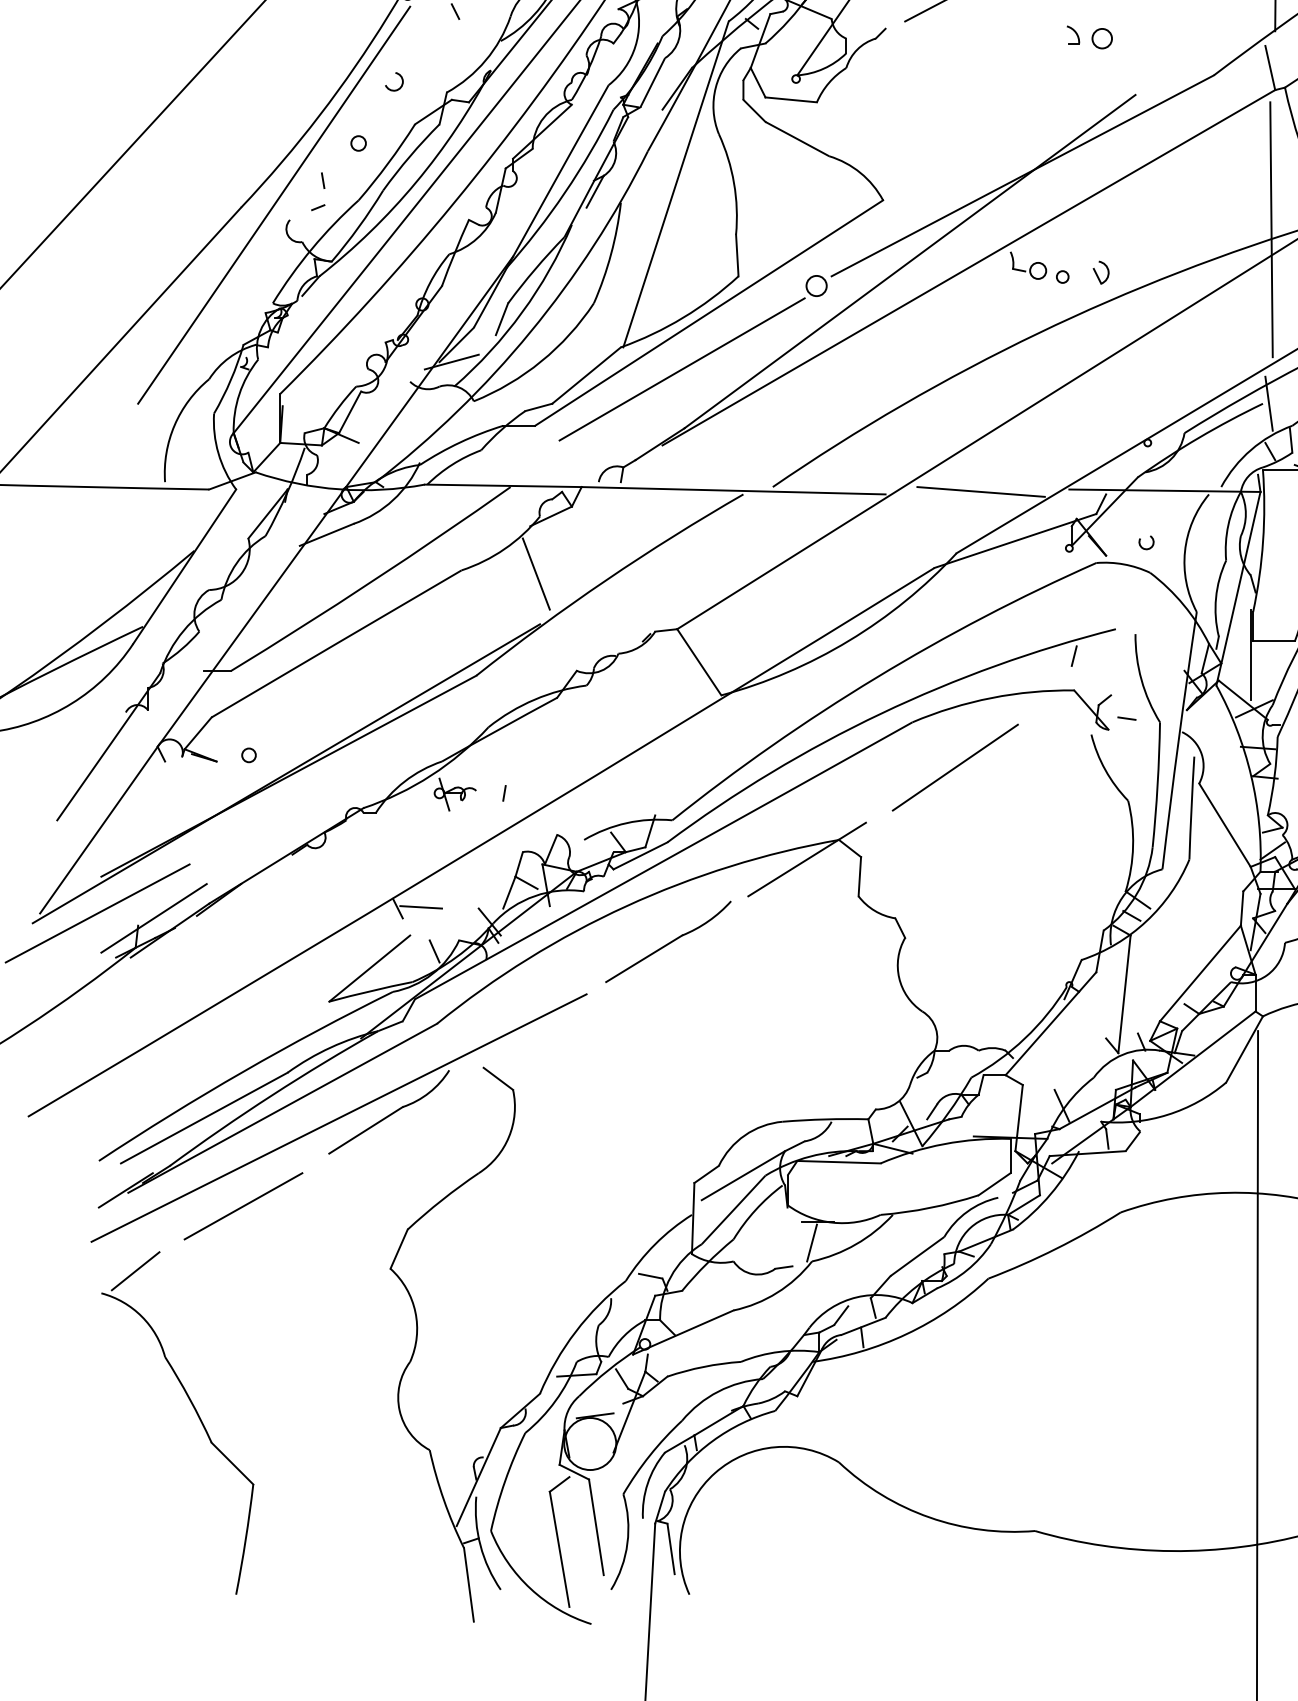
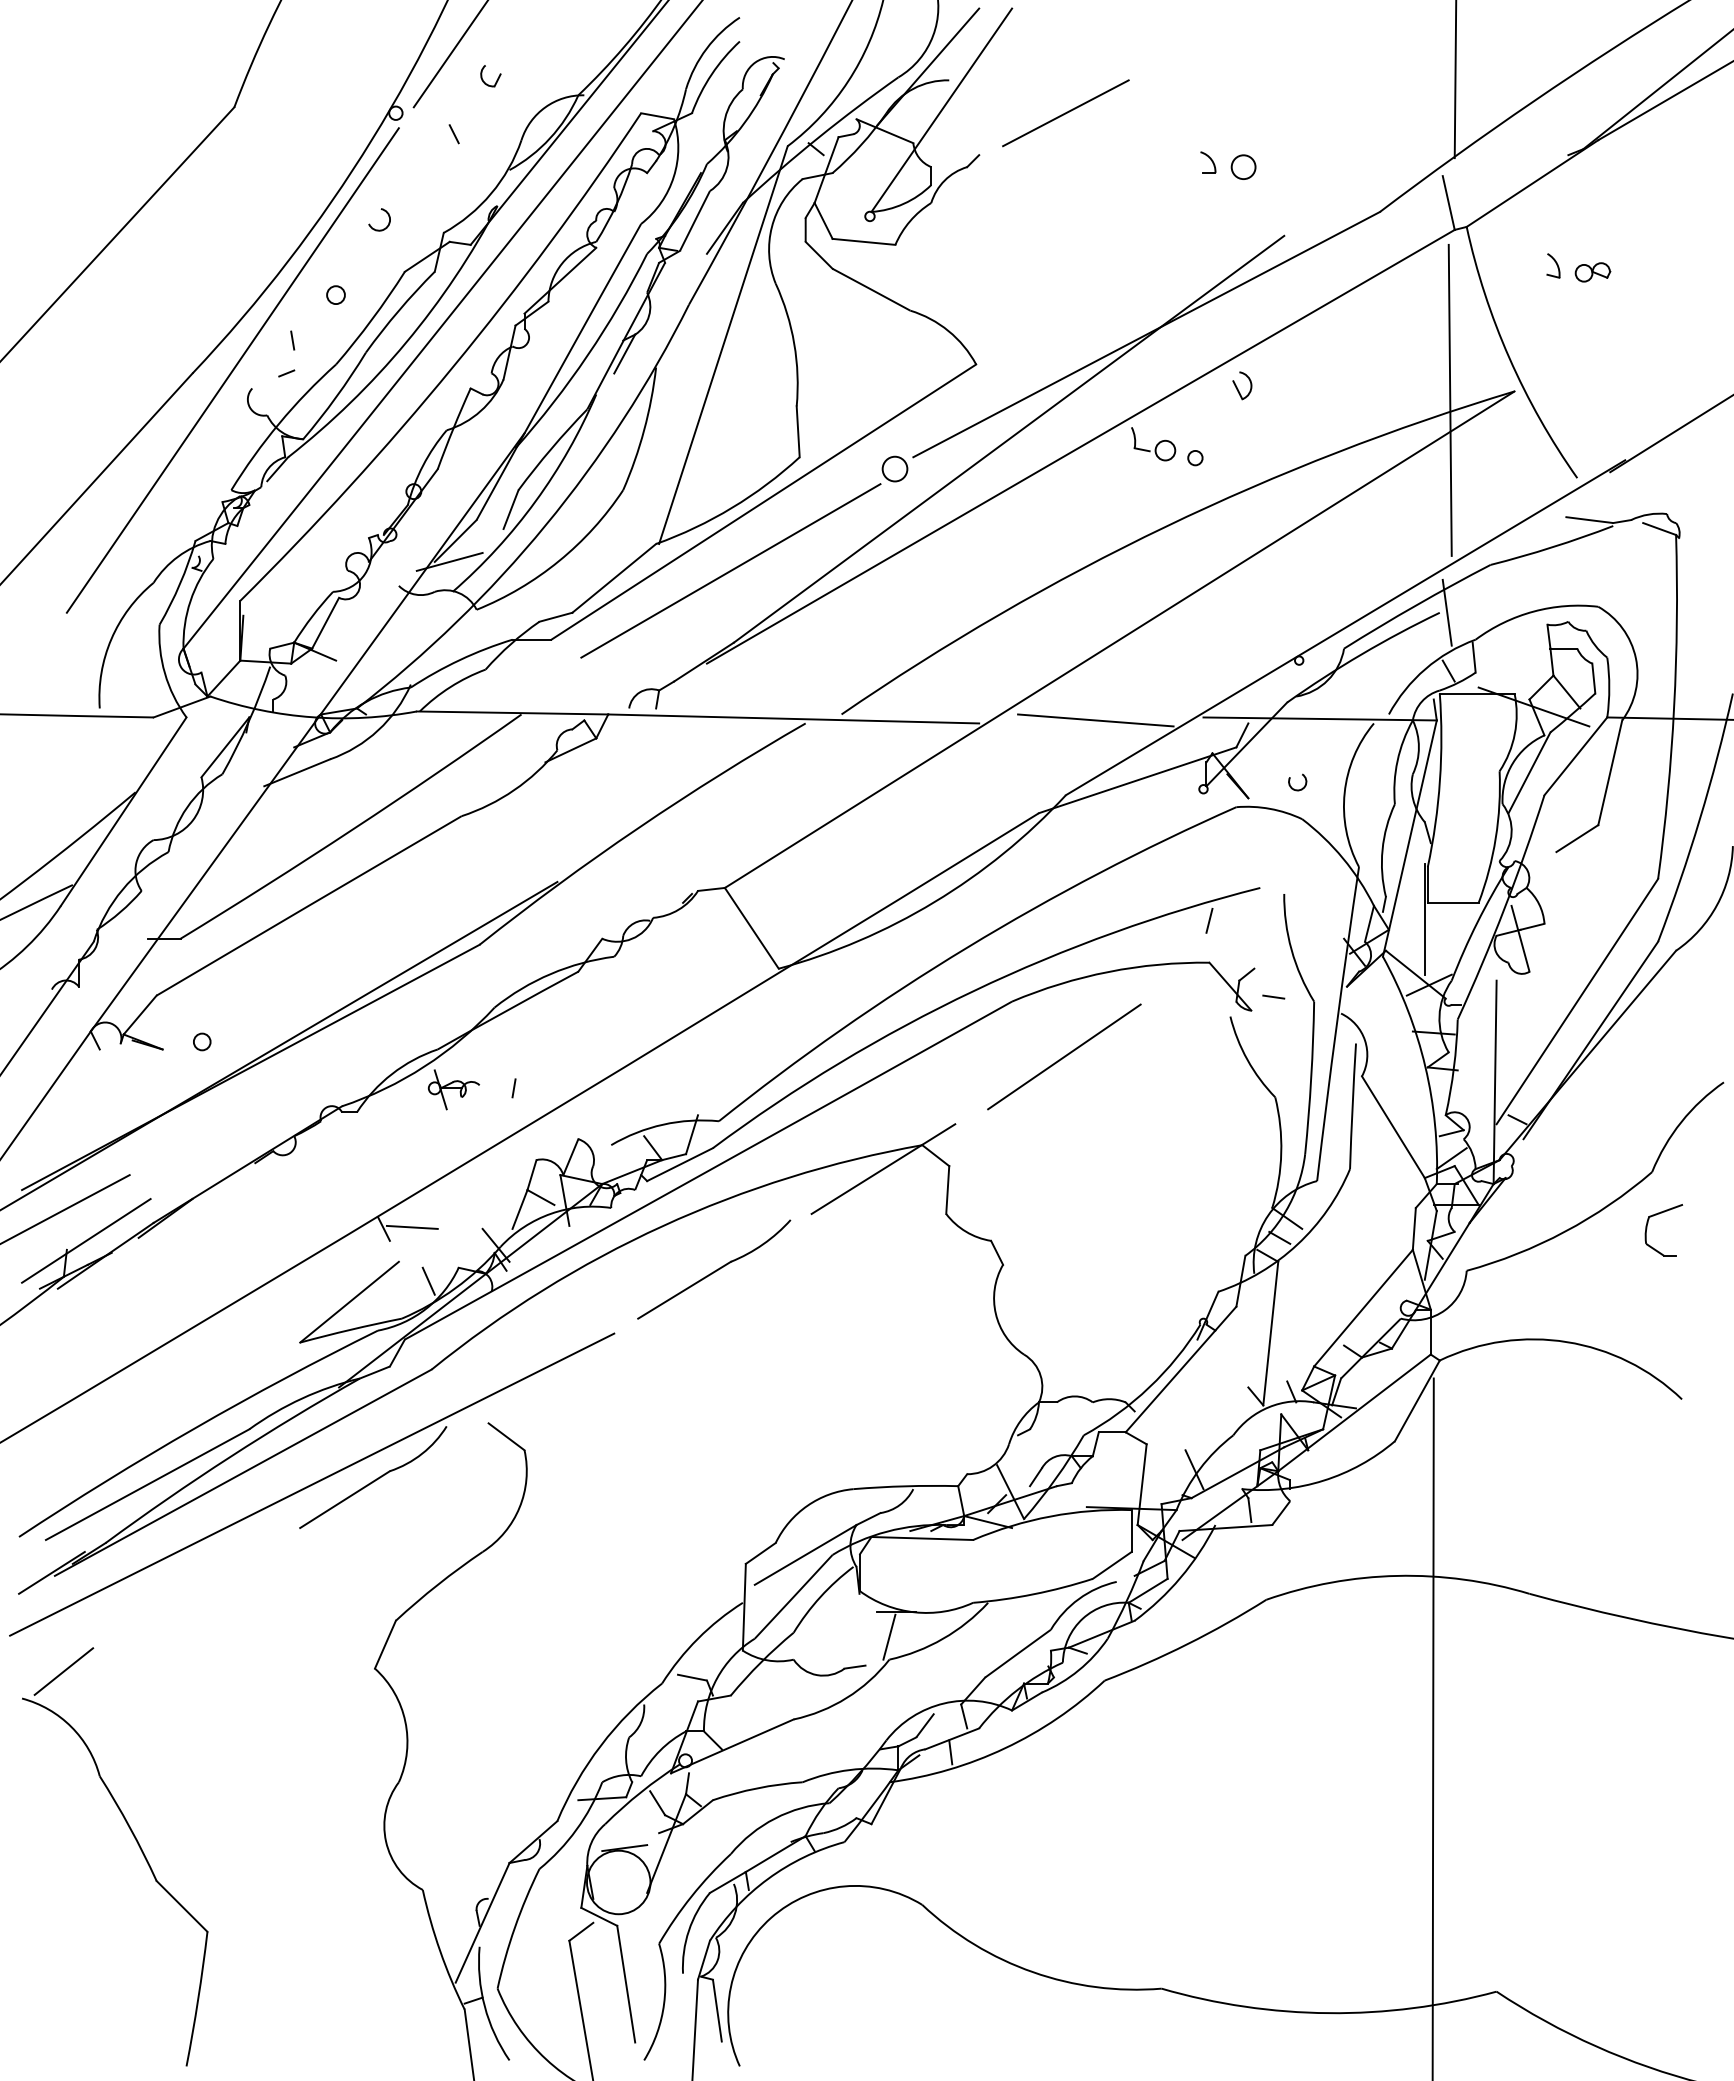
part: (1101, 272) -> (1242, 385), moved
line: (536, 573) -> (552, 820), removed
line: (243, 1205) -> (195, 1591), removed

